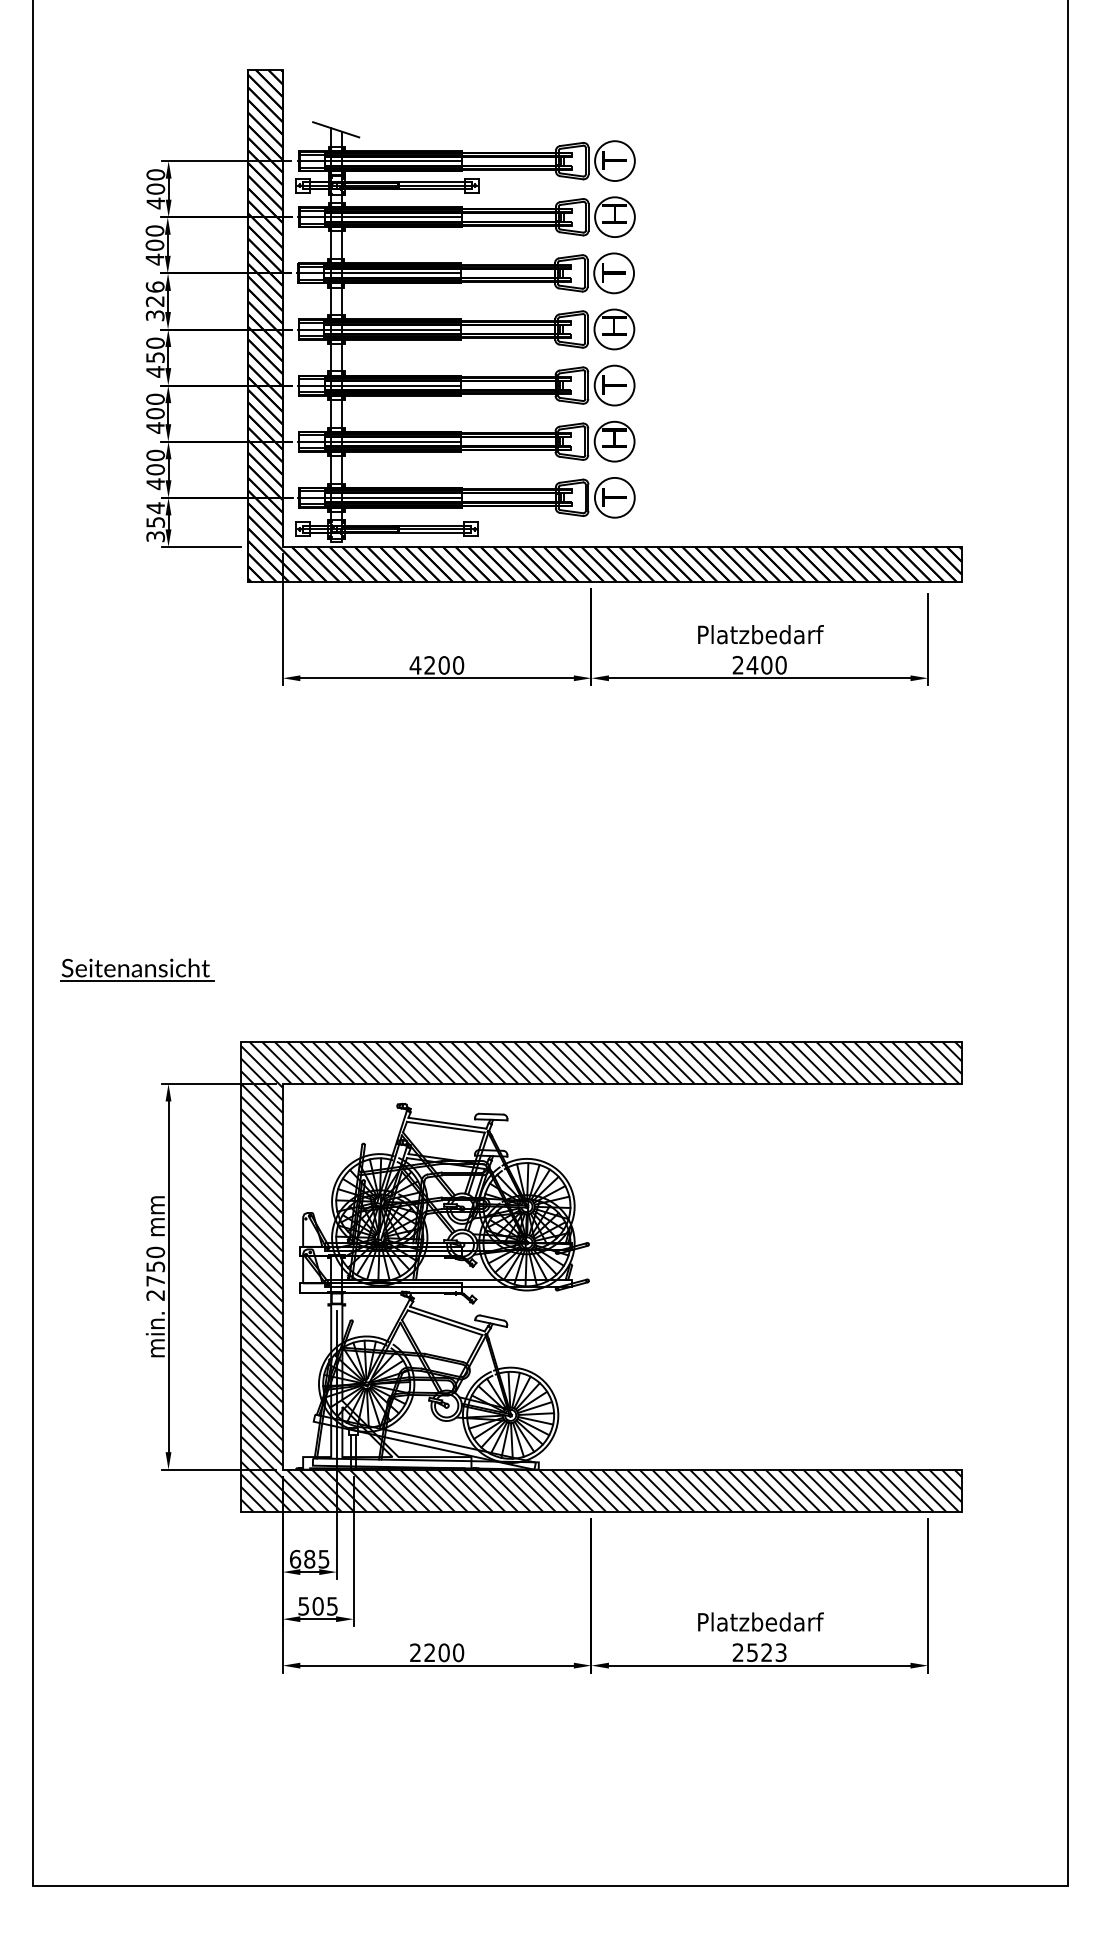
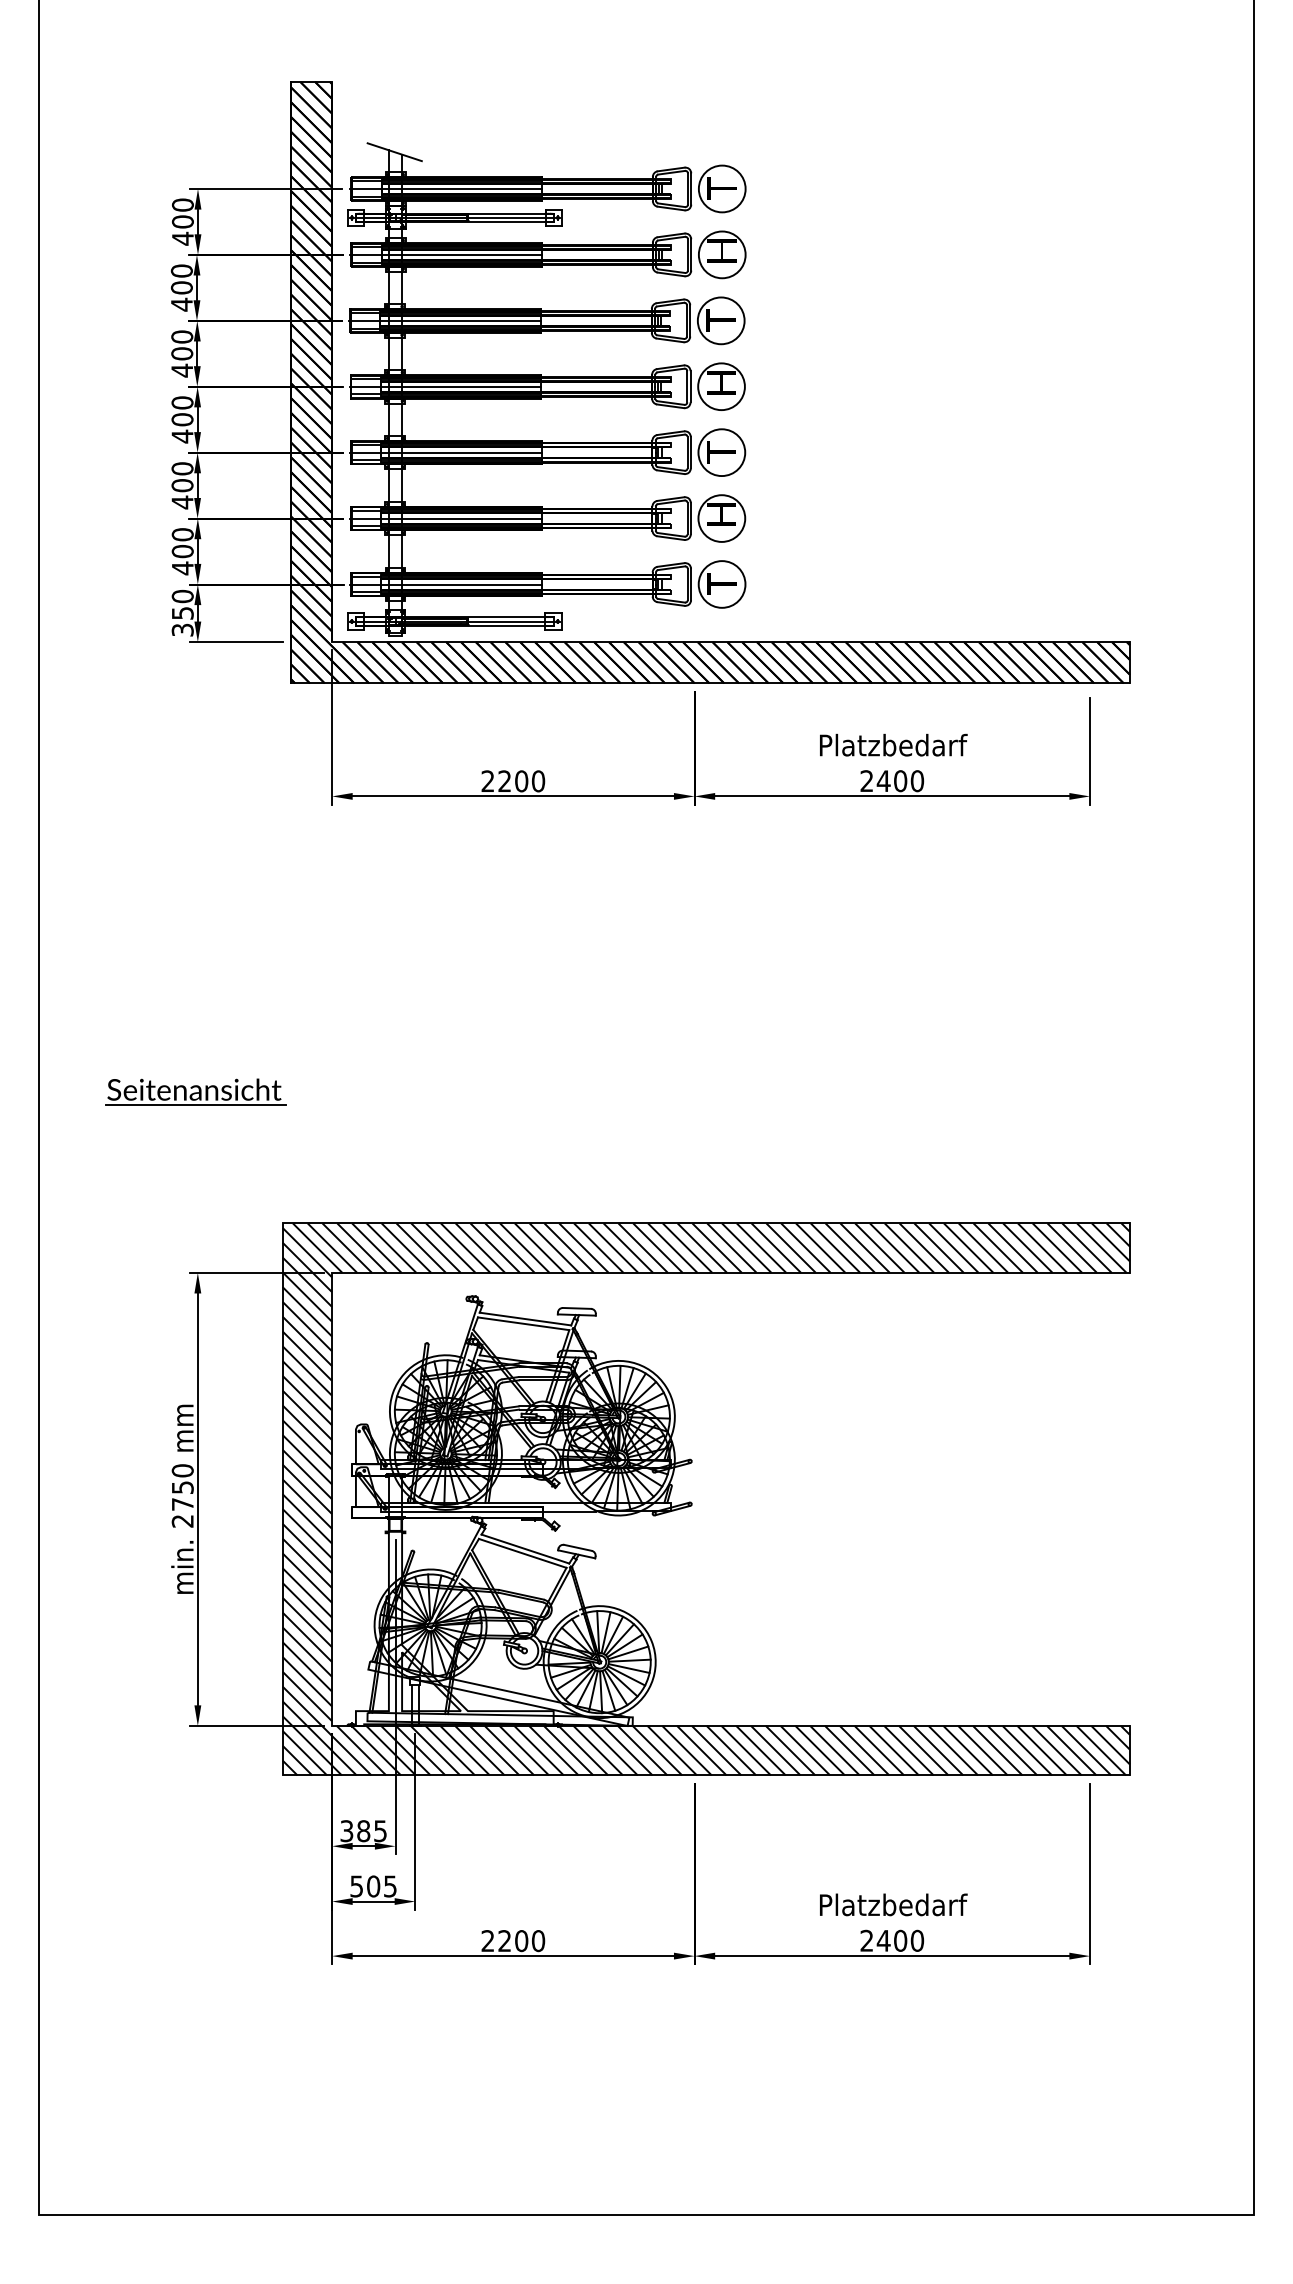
text: (155, 301) -> (182, 353), 326 -> 400
text: (155, 357) -> (182, 419), 450 -> 400
text: (155, 508) -> (182, 596), 354 -> 350
text: (415, 664) -> (487, 780), 4200 -> 2200
part: (136, 969) -> (195, 1091), moved
text: (295, 1559) -> (346, 1831), 685 -> 385
text: (766, 1652) -> (900, 1940), 2523 -> 2400

